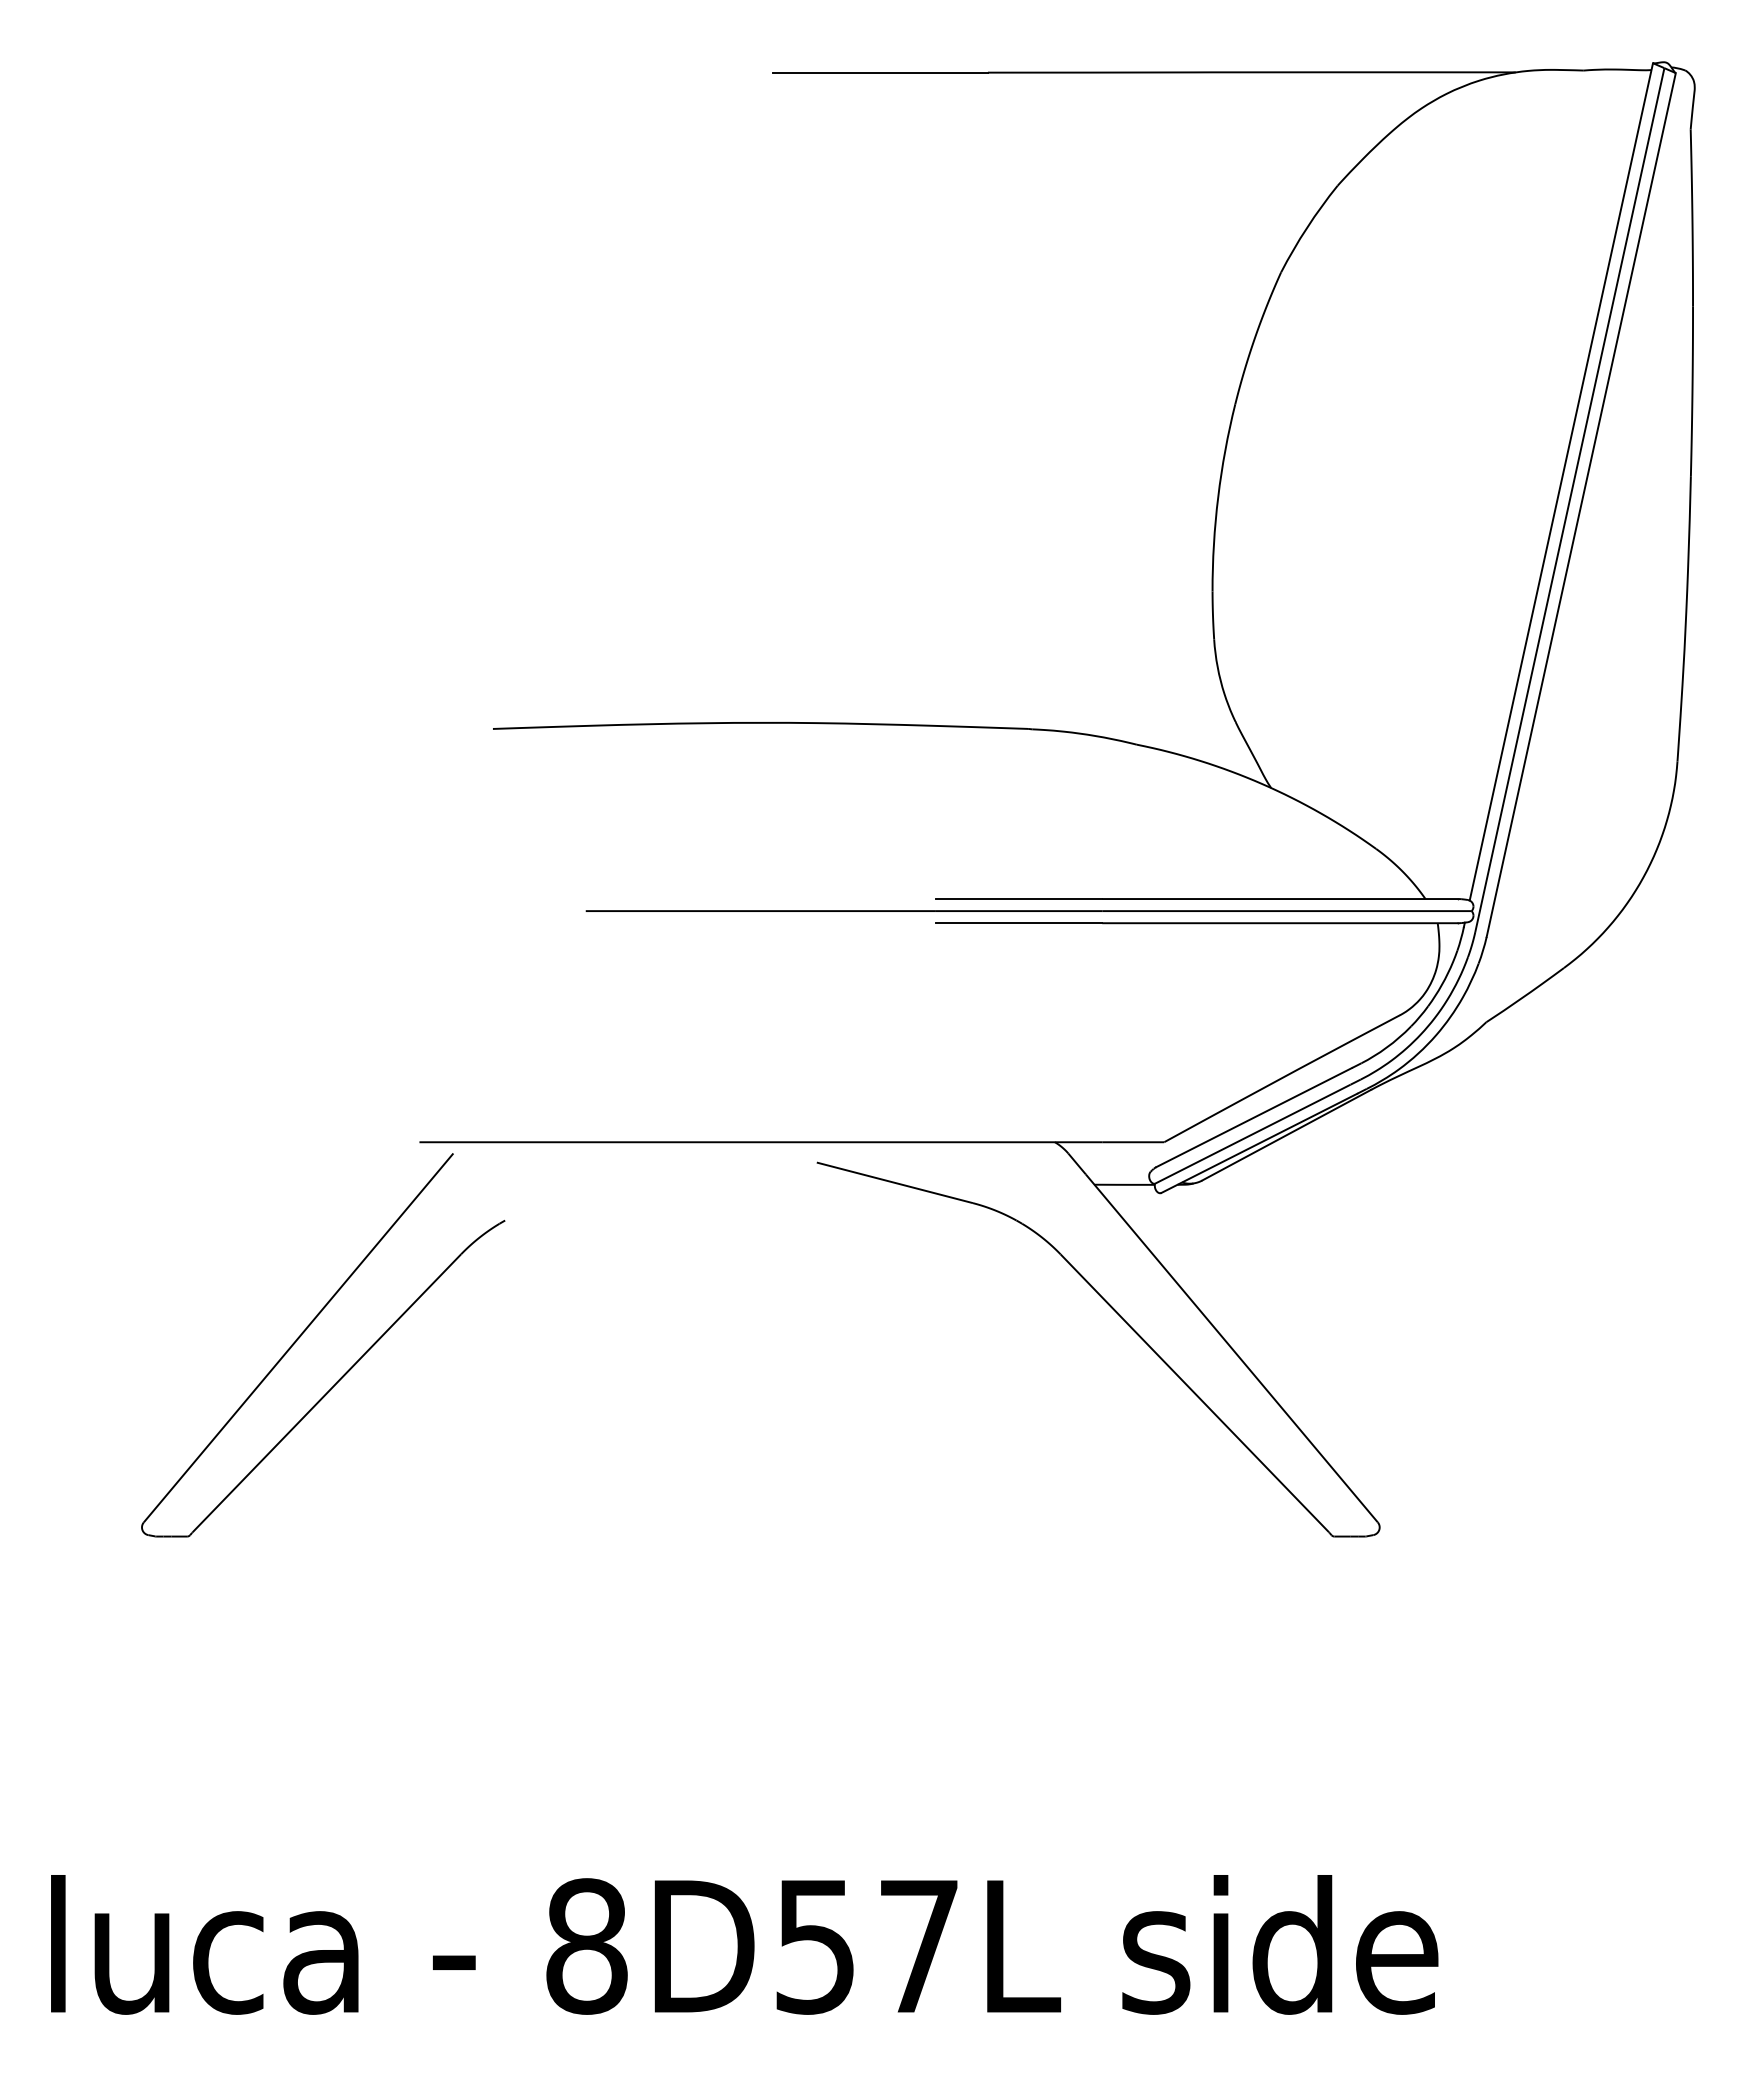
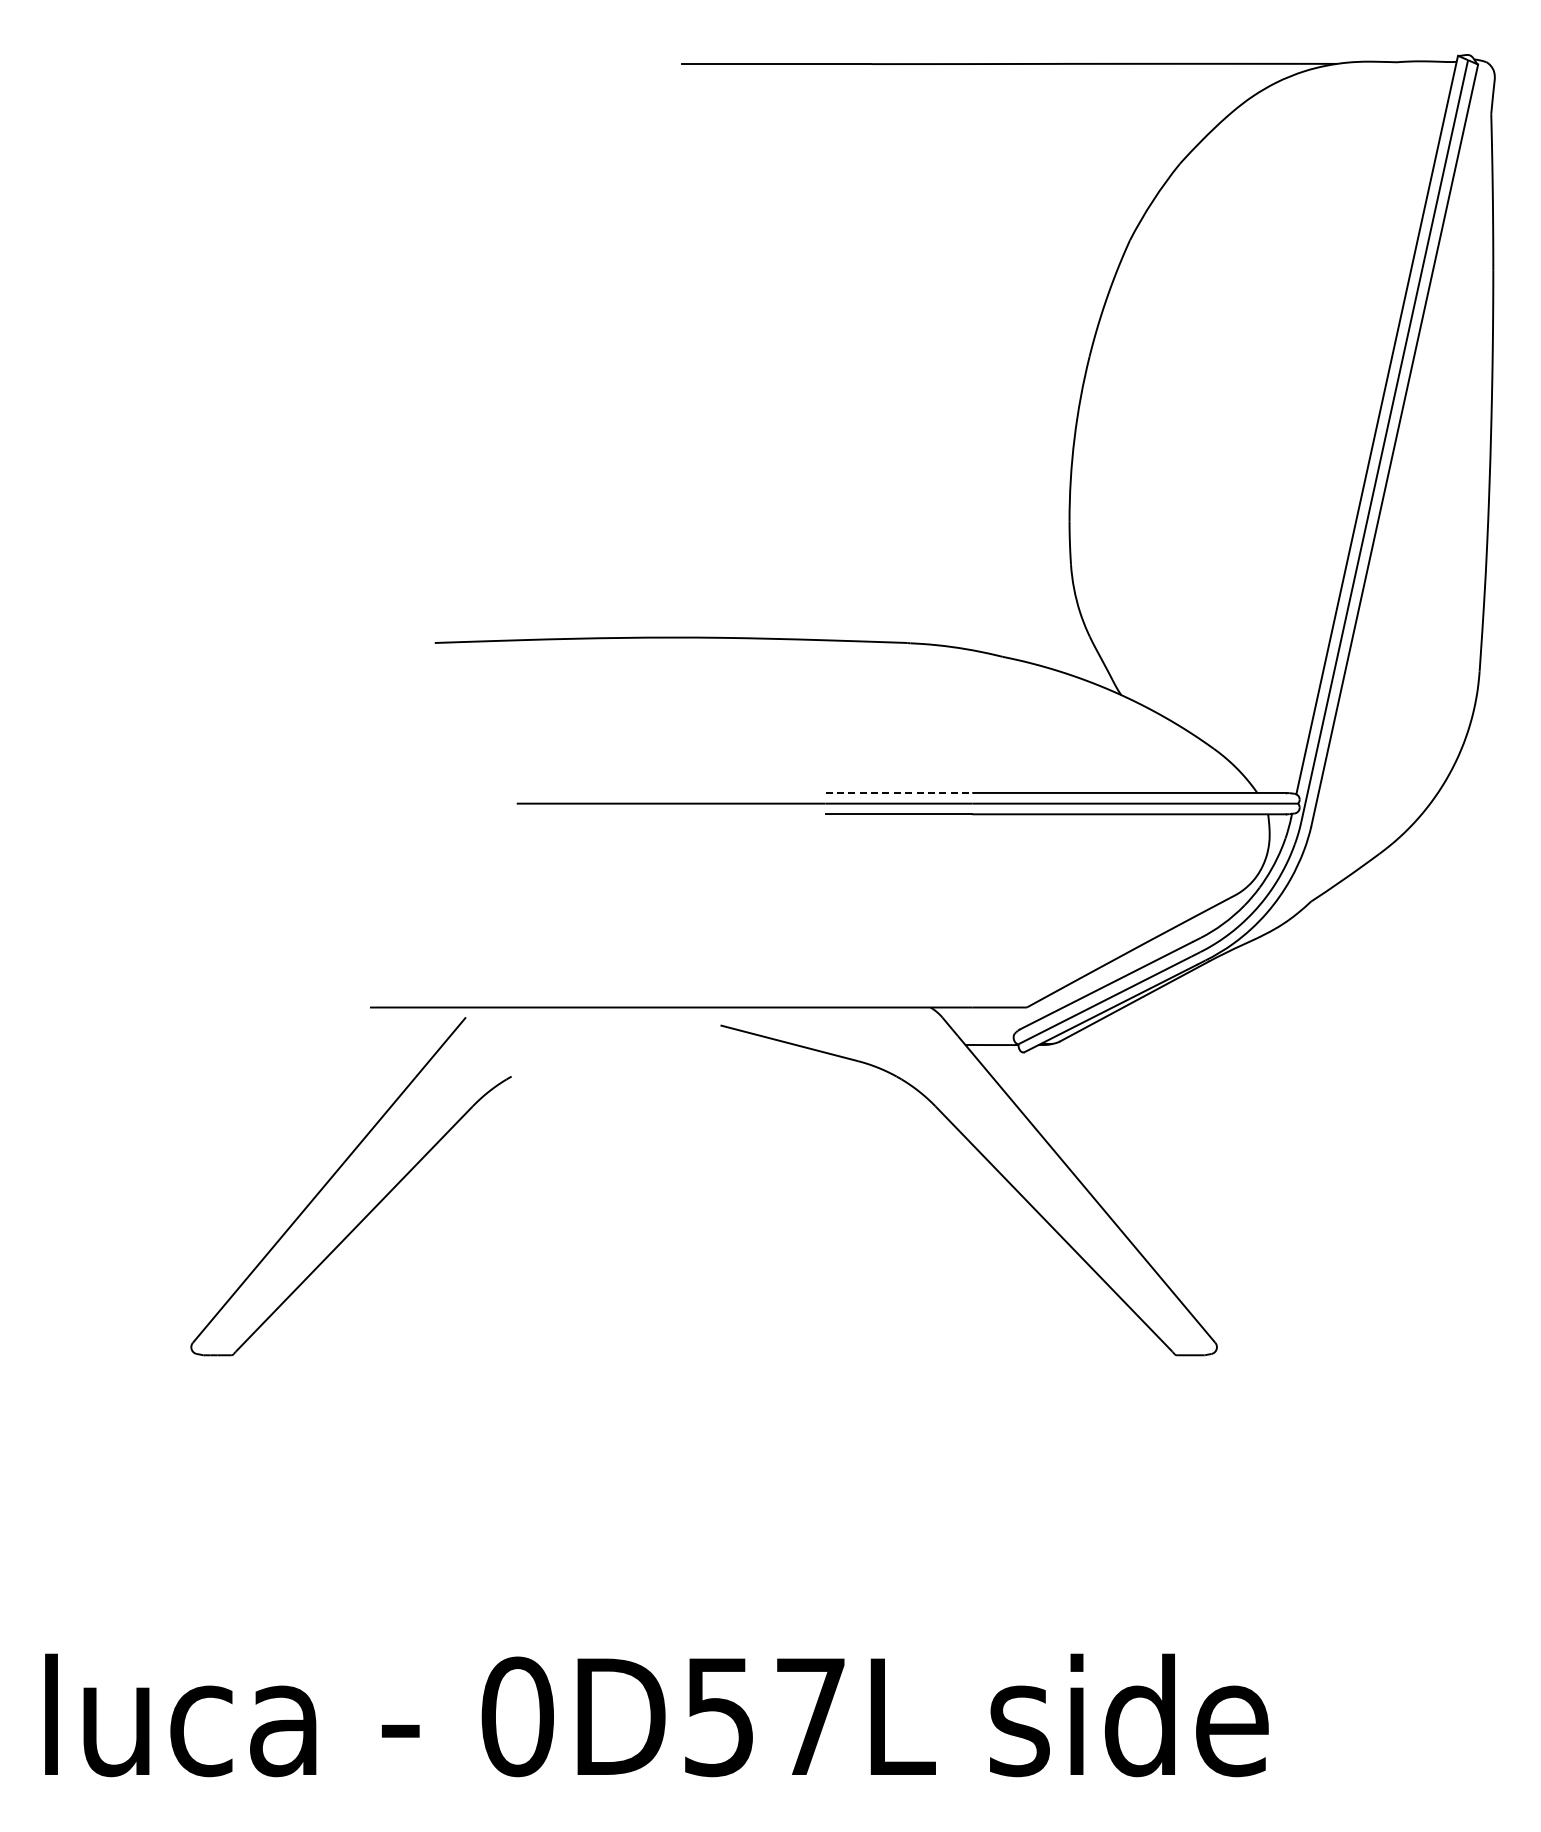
line: (1019, 898) -> (899, 792), solid -> dashed
part: (307, 1329) -> (337, 1172), moved
text: (586, 1946) -> (517, 1716), 8D57L -> 0D57L

